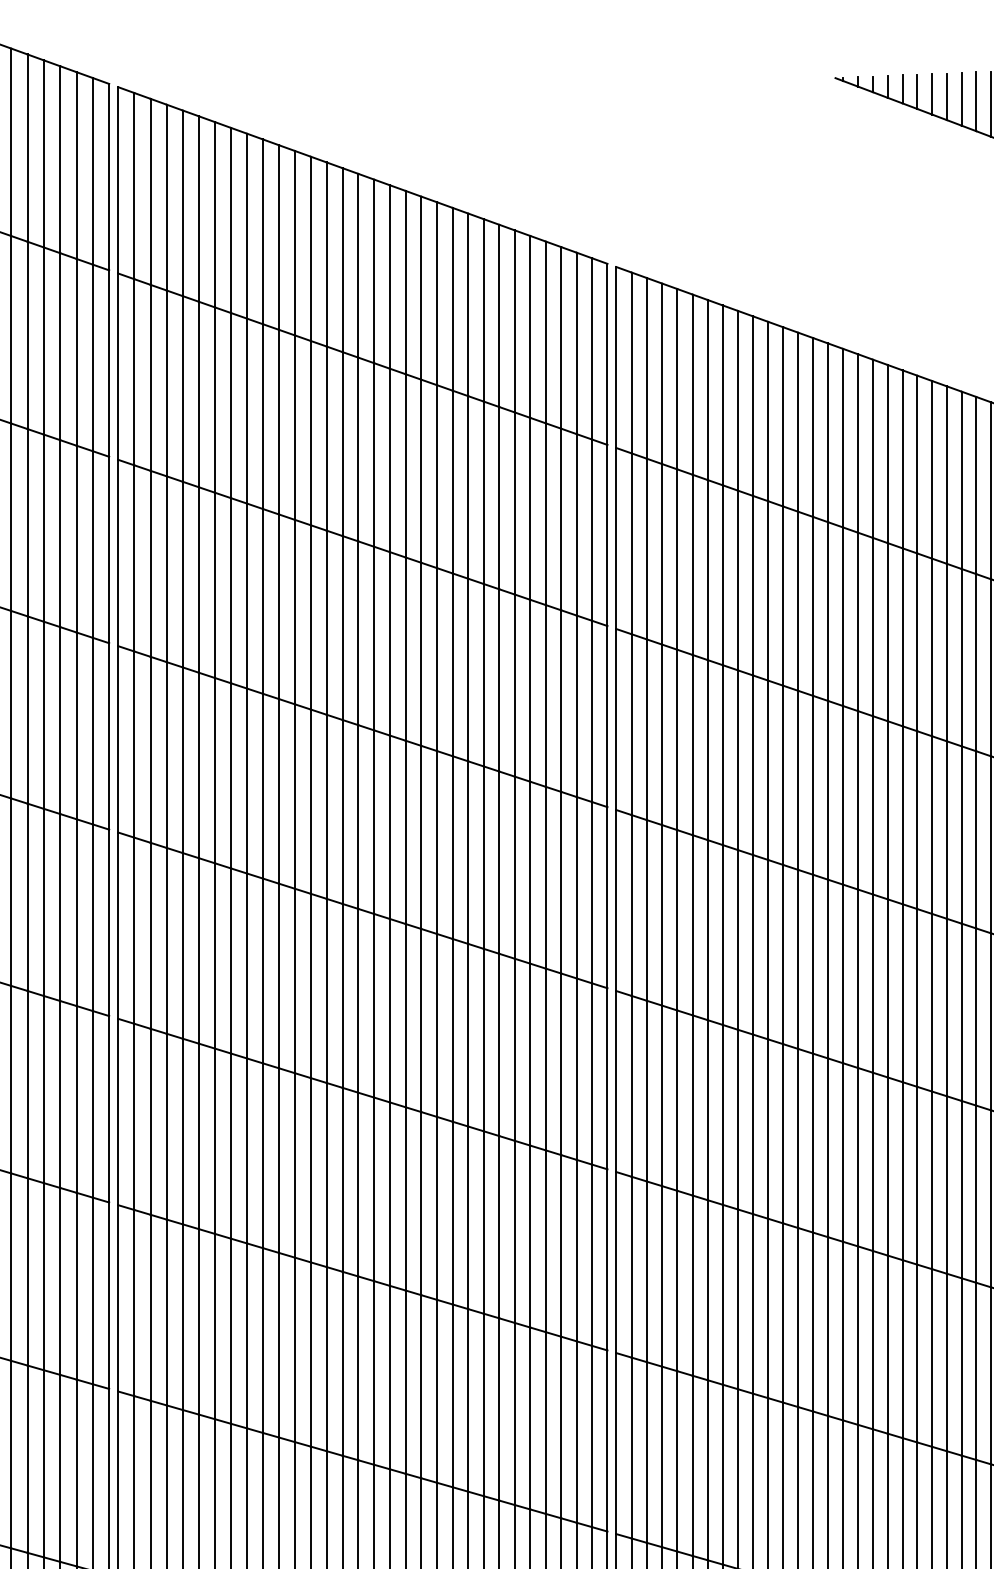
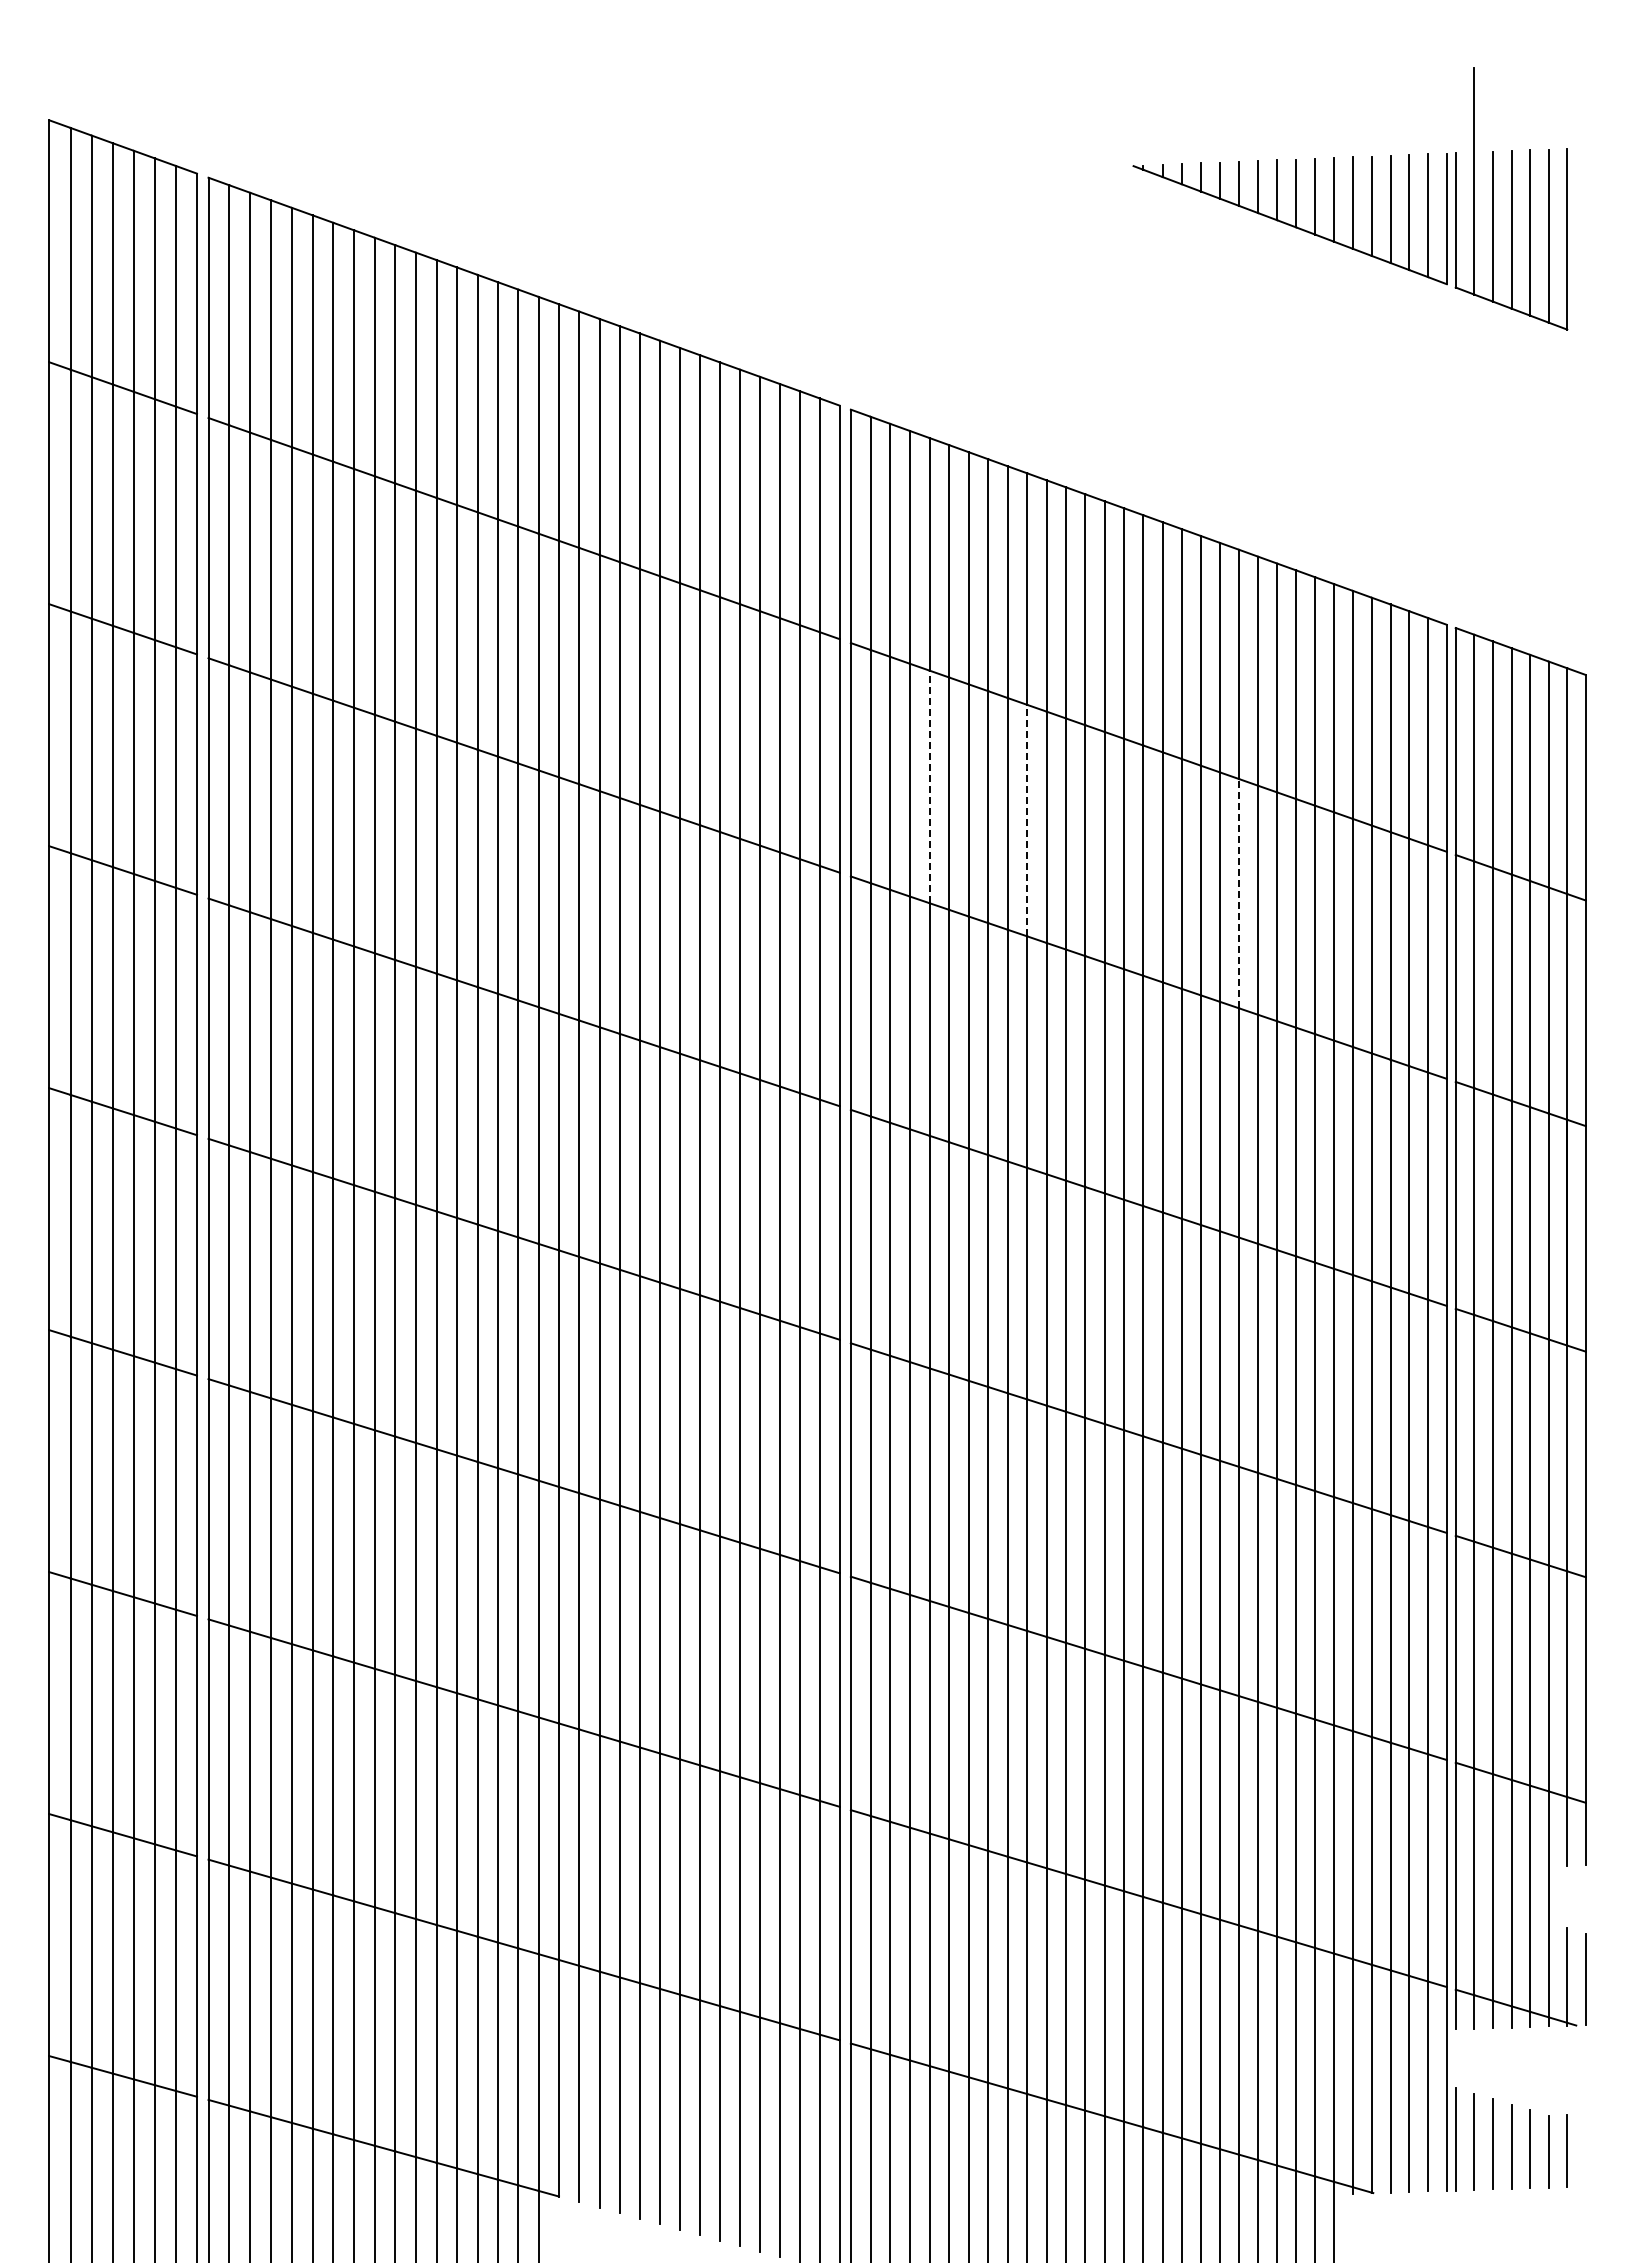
line: (677, 559) -> (929, 786), solid -> dashed
line: (753, 585) -> (1027, 820), solid -> dashed
line: (917, 642) -> (1239, 893), solid -> dashed

